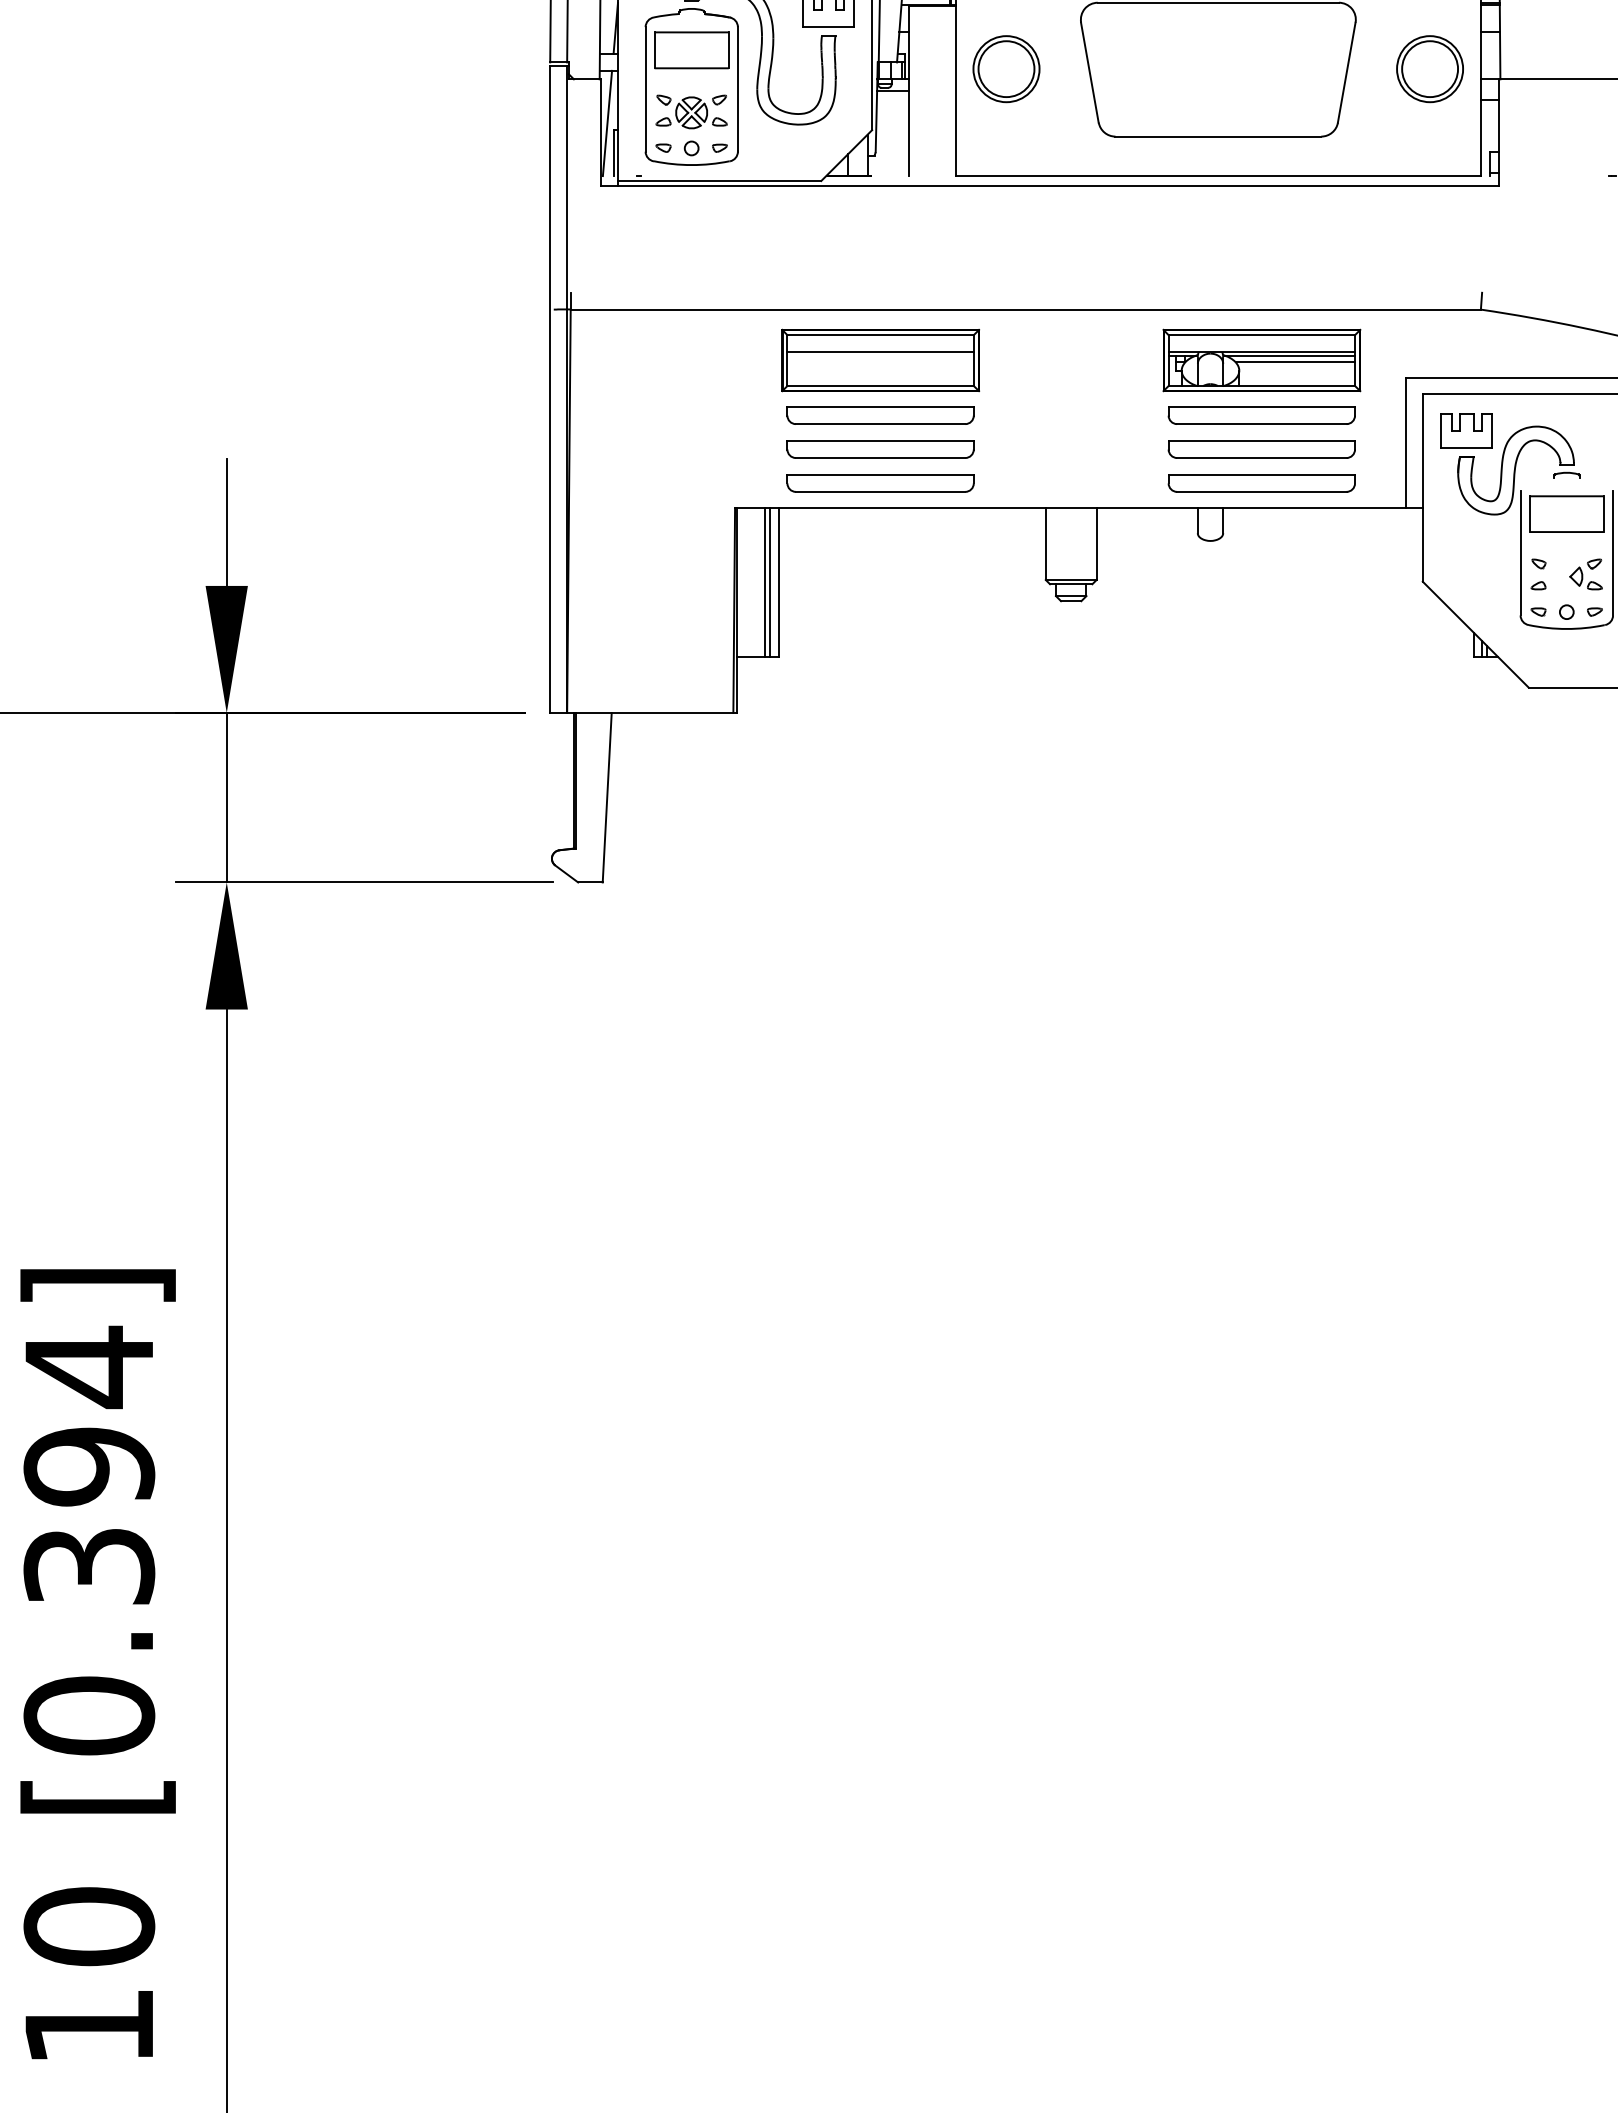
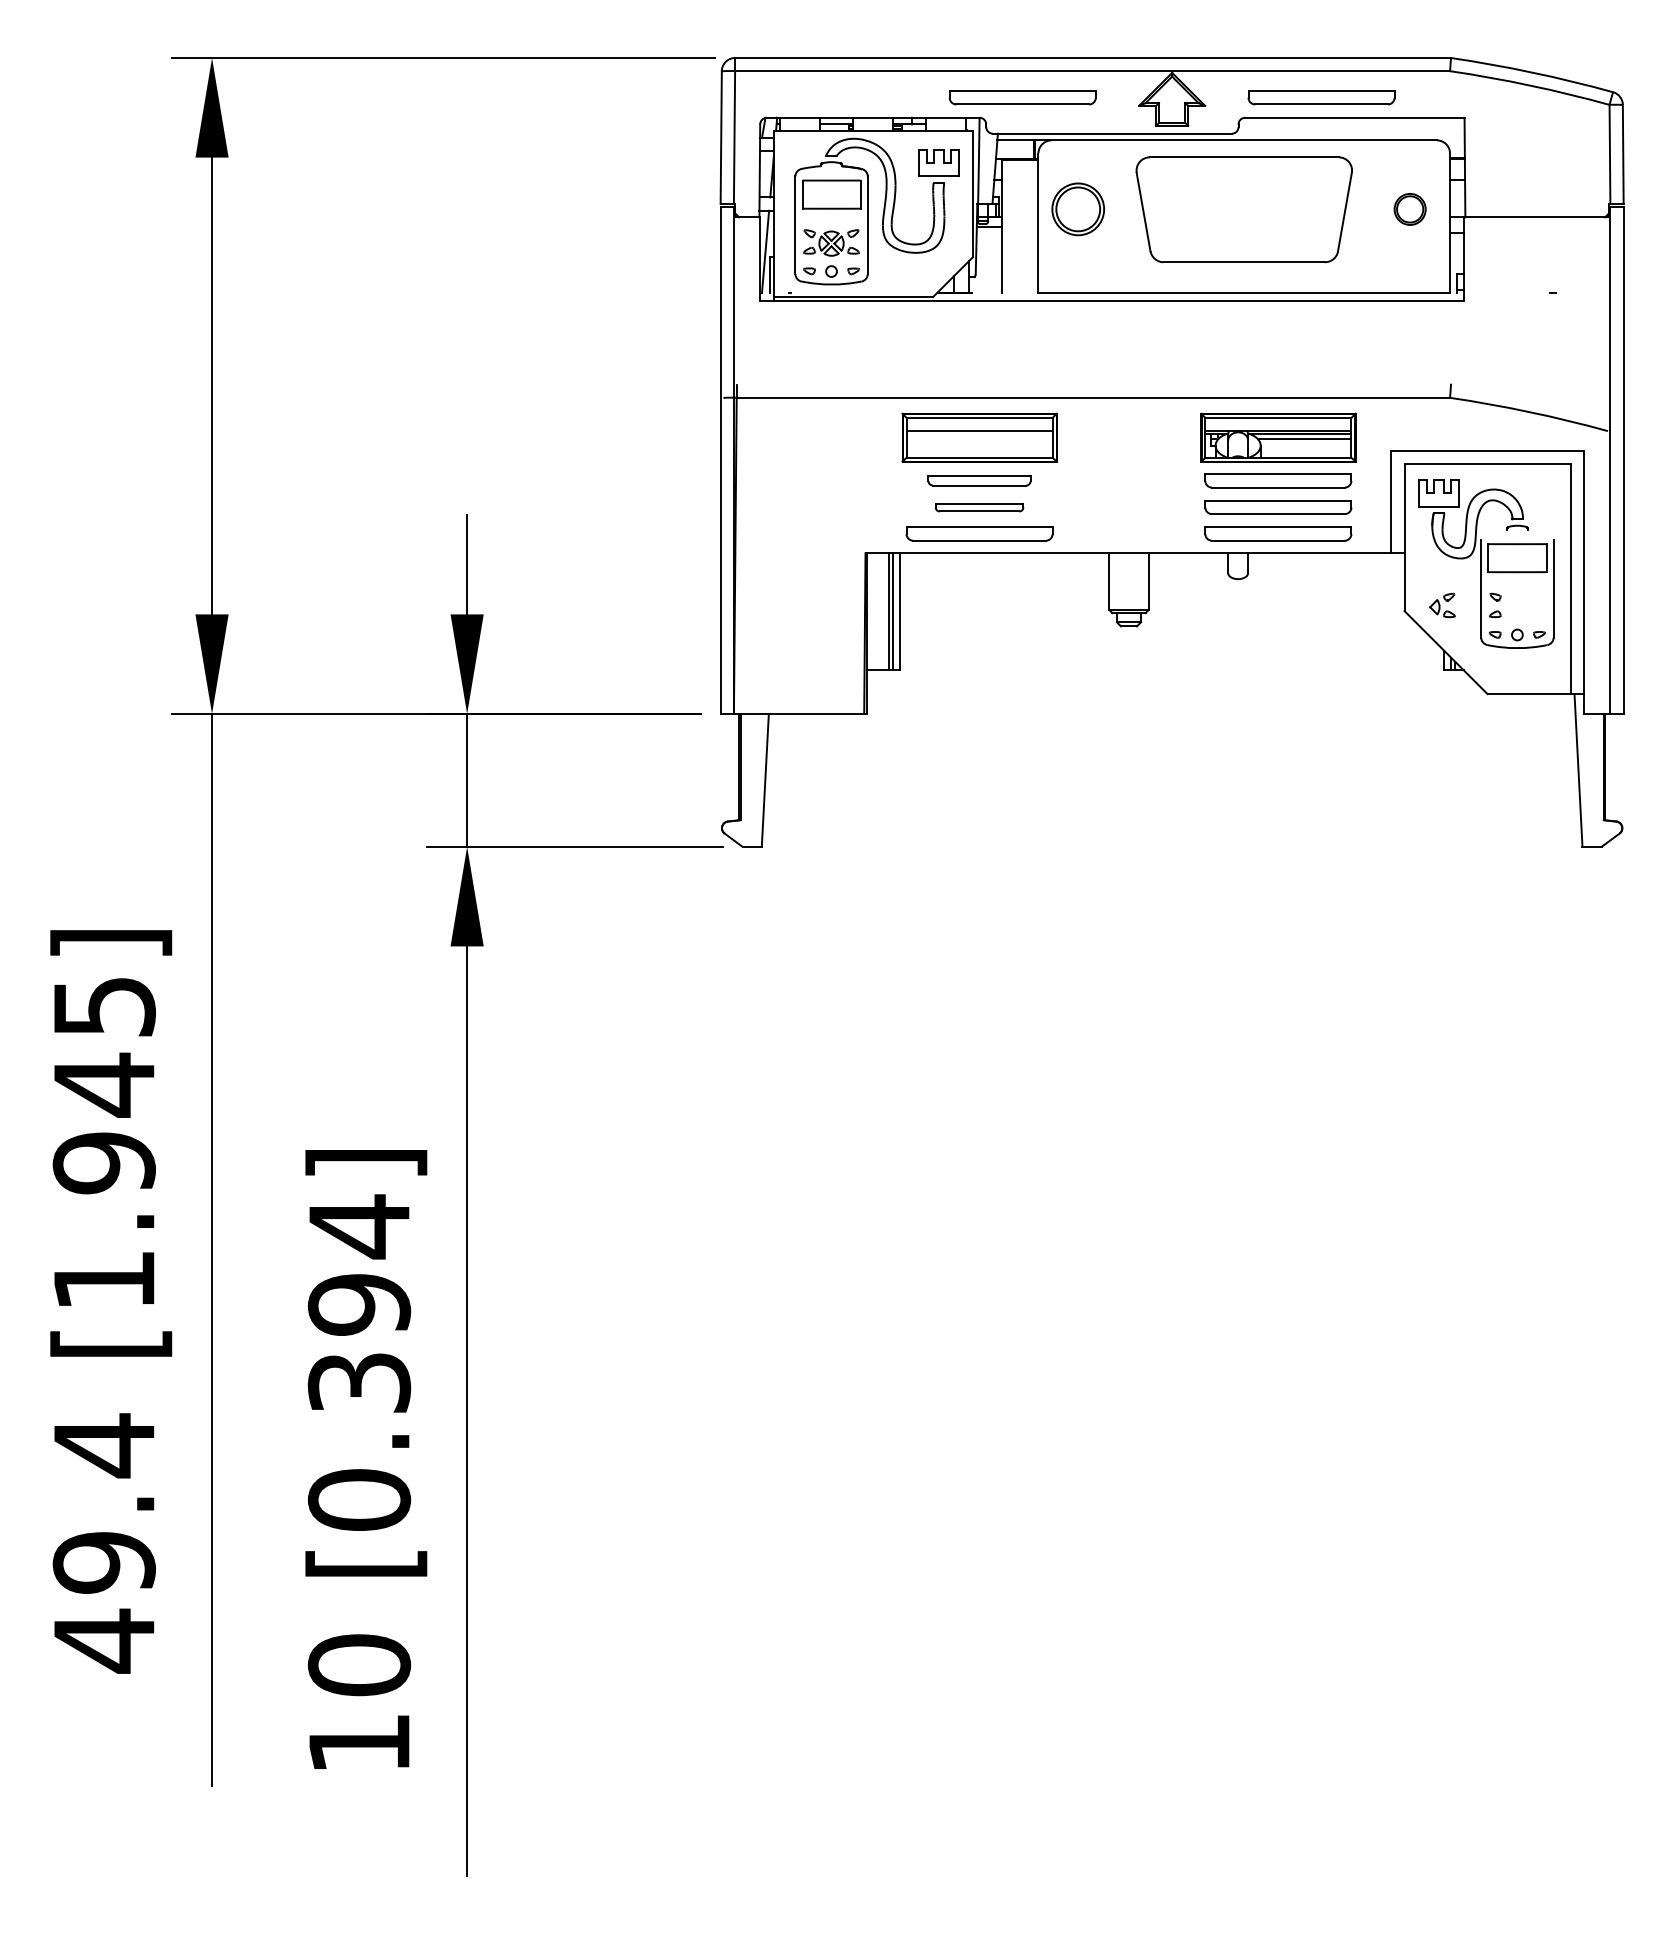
part: (1429, 69) -> (1409, 209), size x0.6
part: (880, 415) -> (979, 480), size x0.7
part: (880, 449) -> (979, 507), size x0.6
part: (1586, 573) -> (1442, 604), moved

